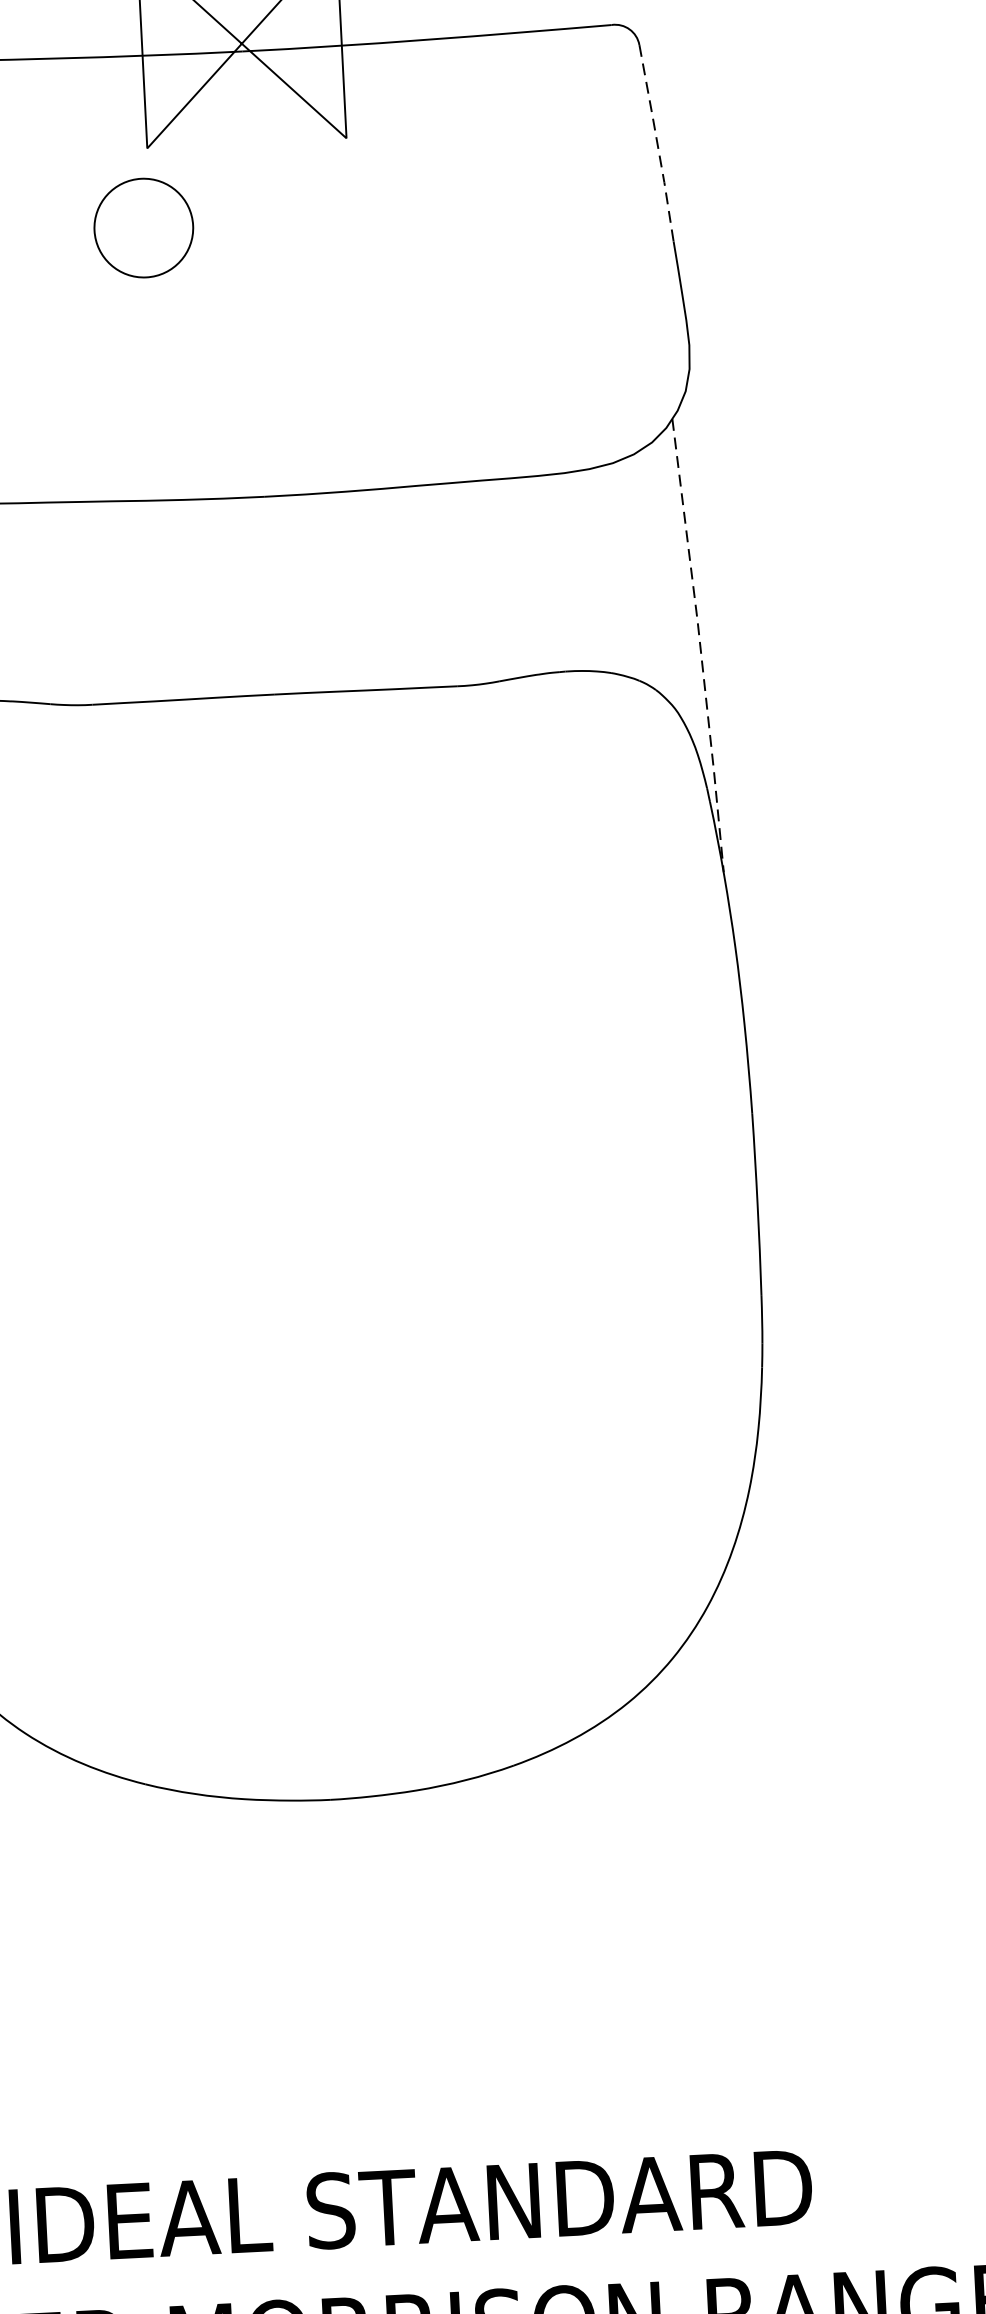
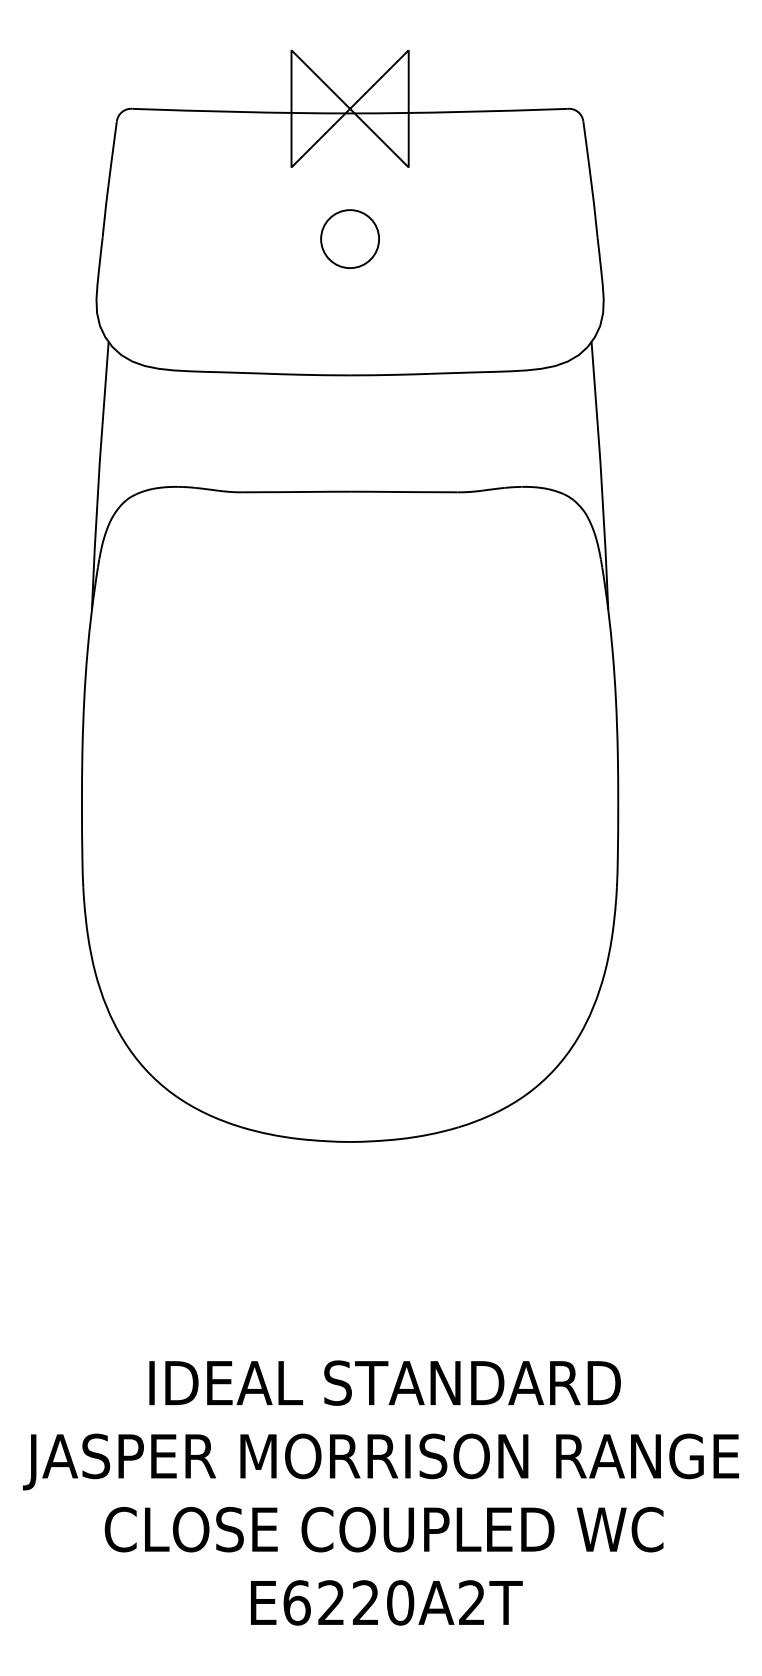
line: (656, 143) -> (590, 179), dashed -> solid
circle: (142, 227) -> (349, 238), moved
line: (700, 645) -> (601, 475), dashed -> solid

